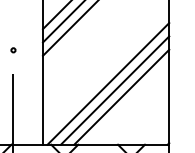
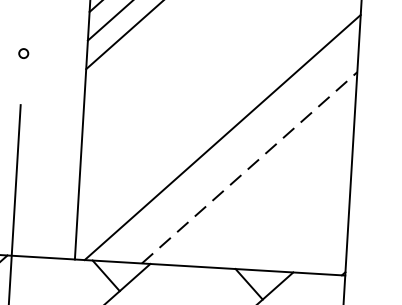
line: (114, 90) -> (234, 152), removed
line: (122, 96) -> (251, 166), solid -> dashed

